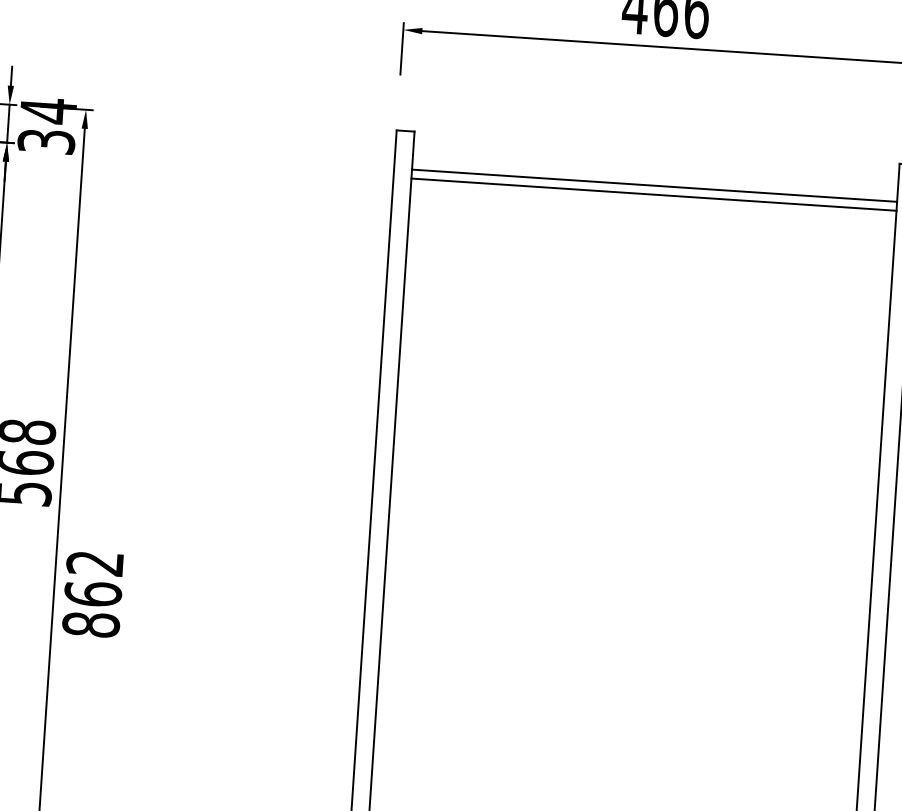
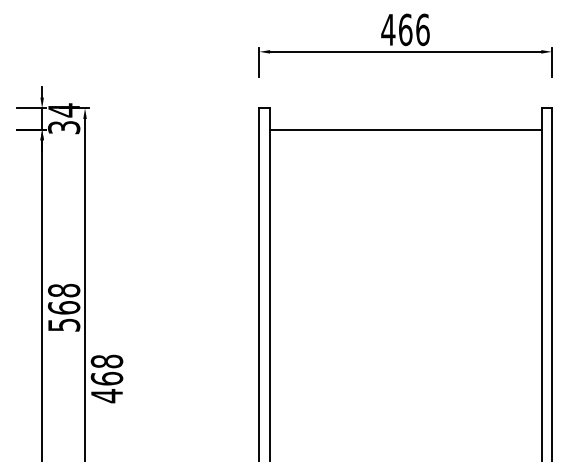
line: (653, 194) -> (405, 134), removed
text: (92, 593) -> (106, 378), 862 -> 468

